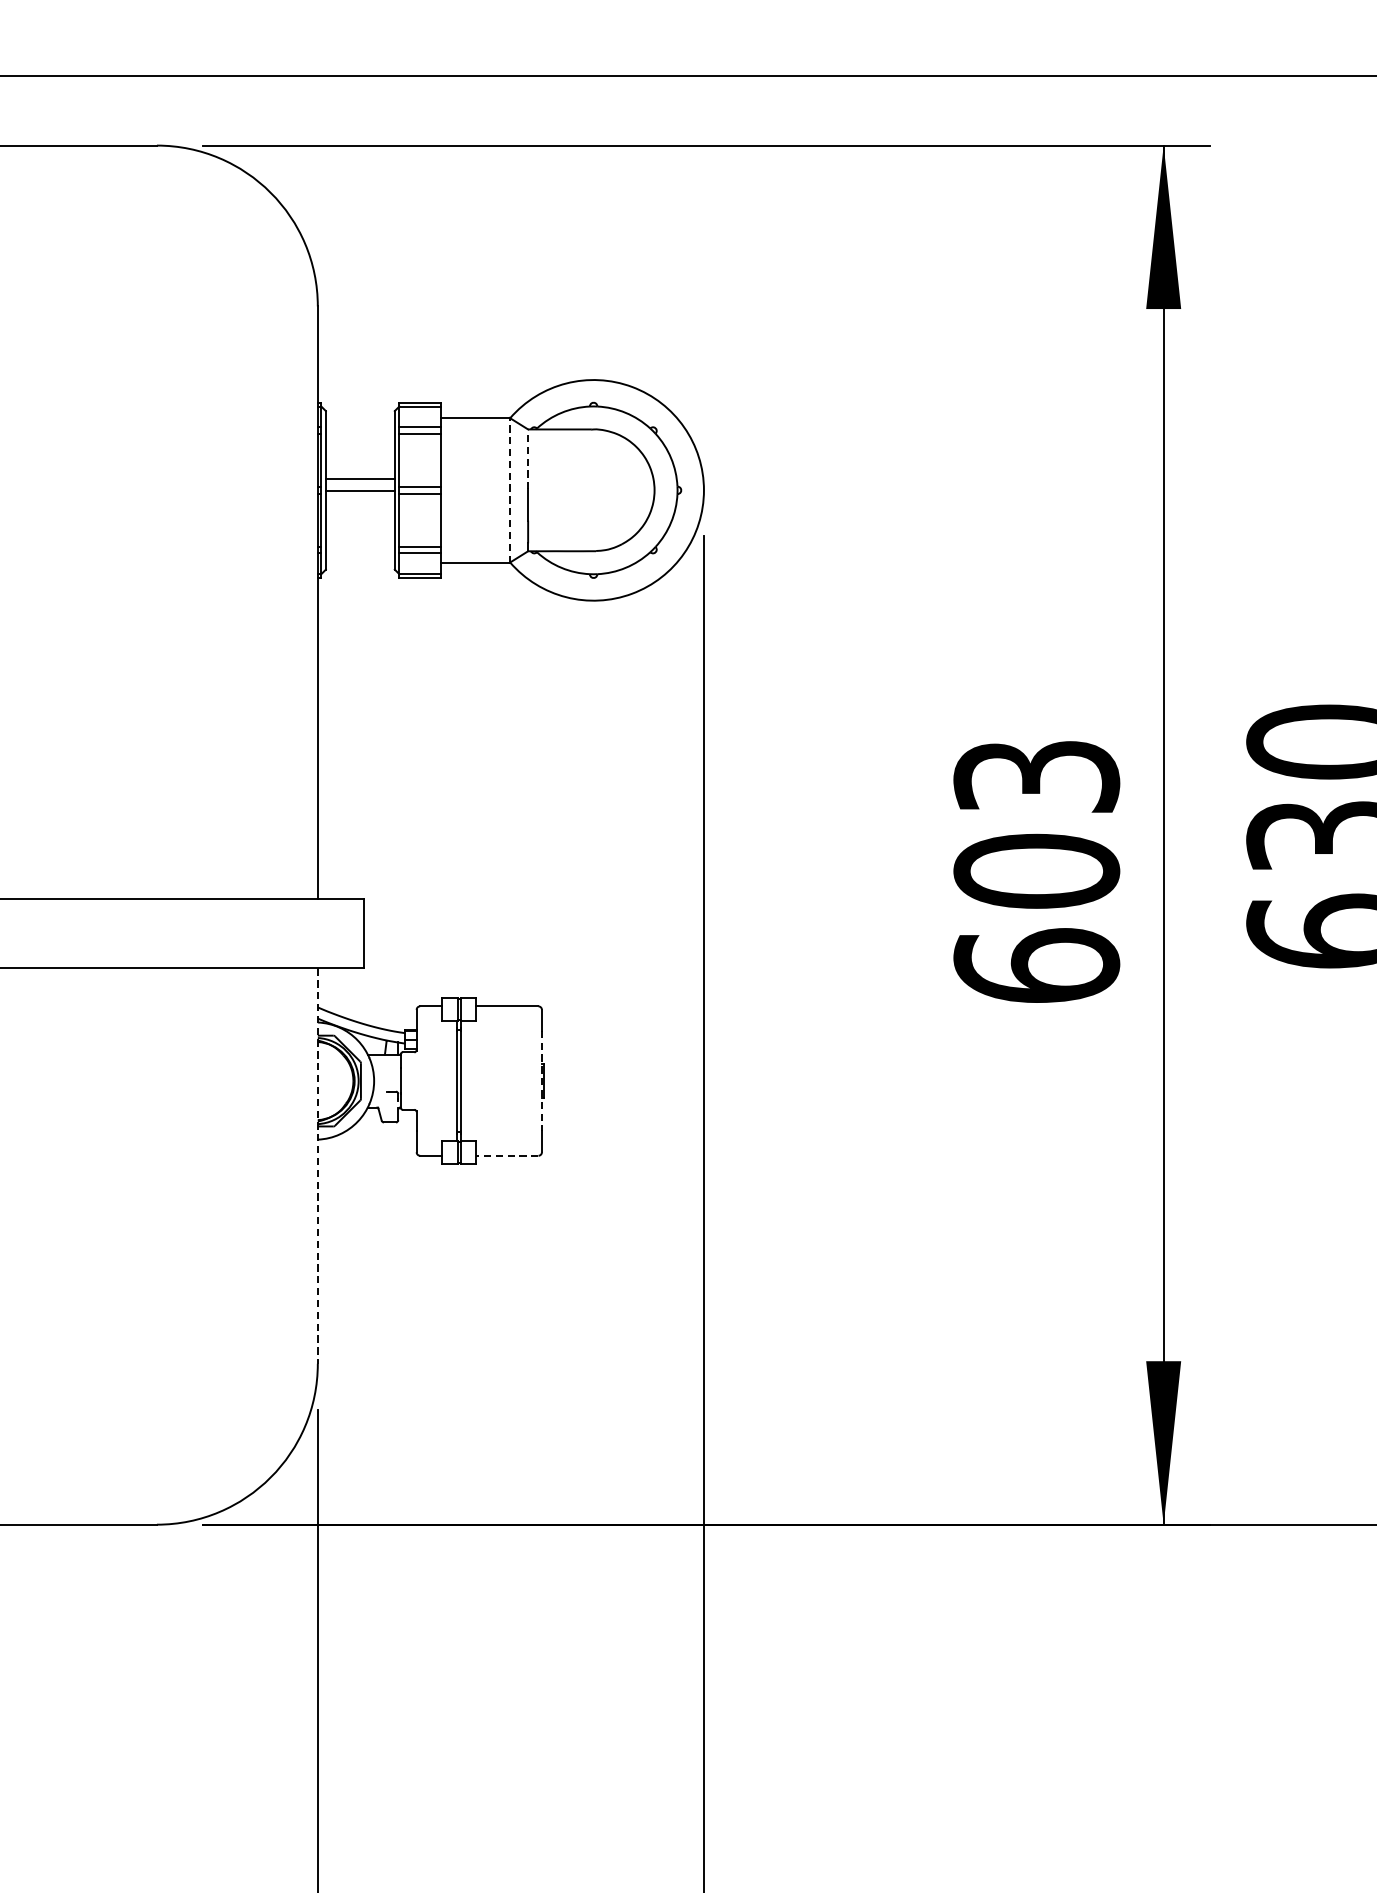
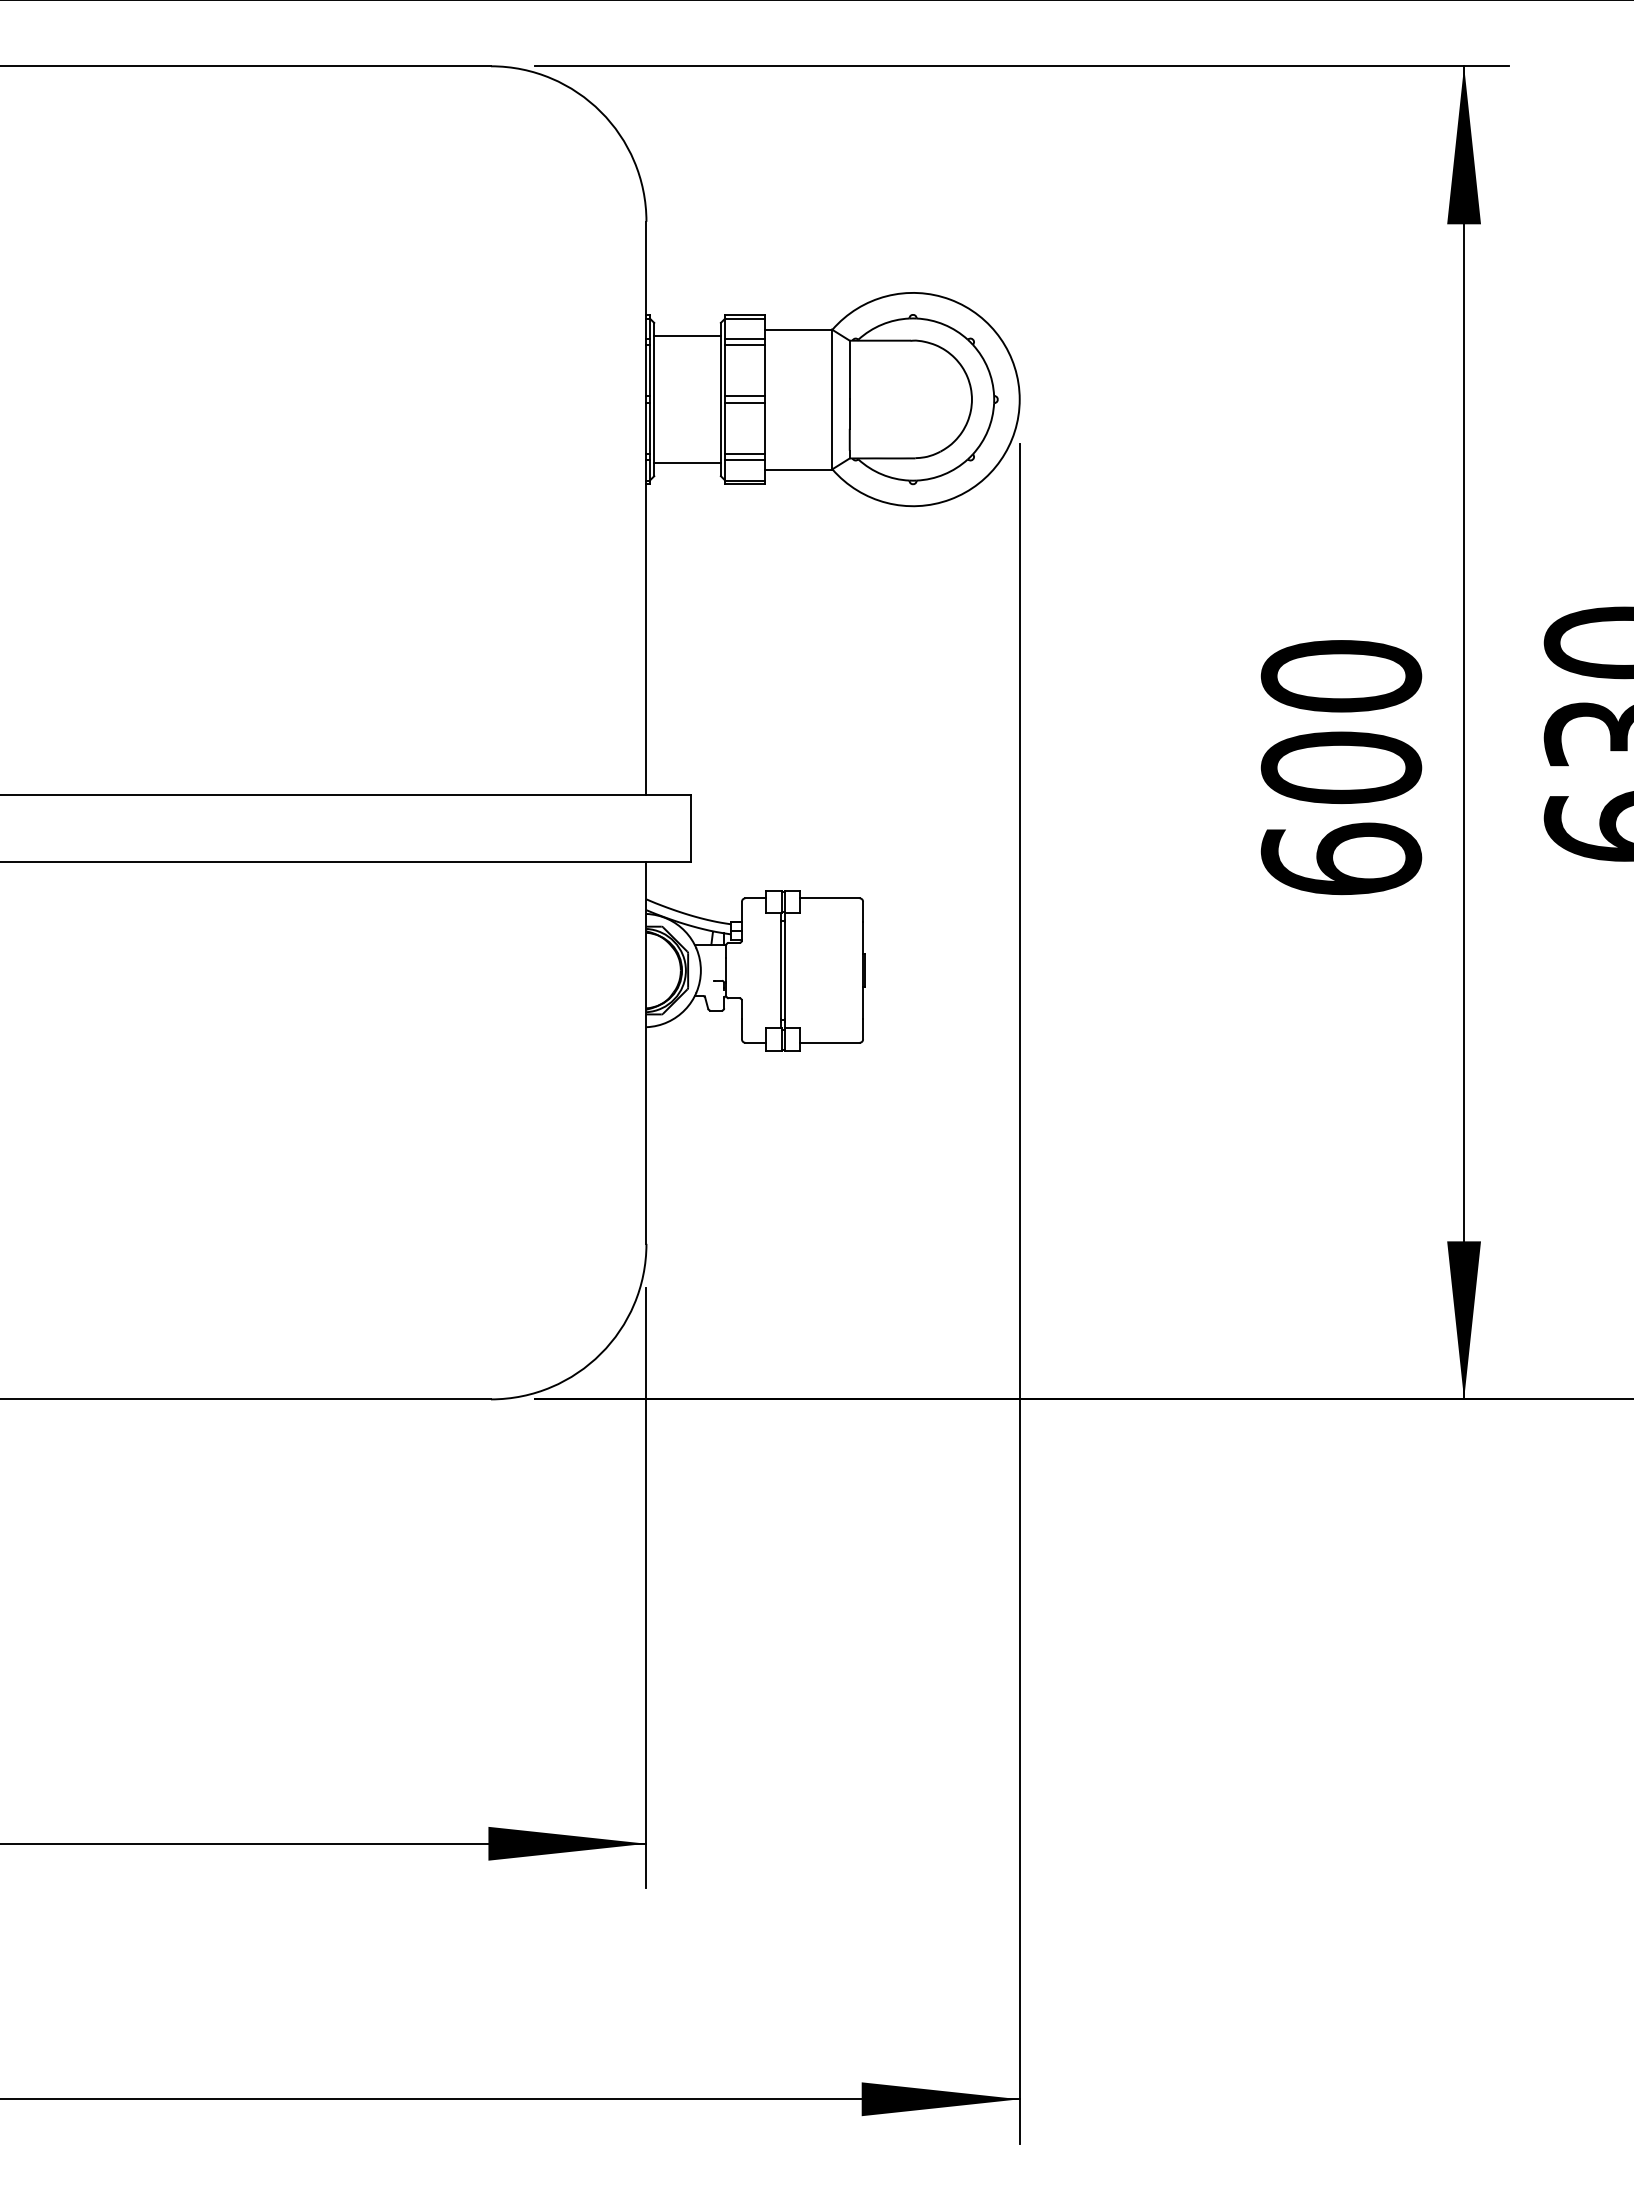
line: (527, 459) -> (849, 369), dashed -> solid
line: (360, 478) -> (687, 335), moved
line: (509, 490) -> (831, 399), dashed -> solid
line: (360, 491) -> (687, 463), moved
text: (1036, 776) -> (1341, 676), 603 -> 600
line: (542, 1080) -> (863, 970), dashed -> solid
line: (507, 1155) -> (829, 1042), dashed -> solid
line: (317, 1166) -> (646, 1053), dashed -> solid

